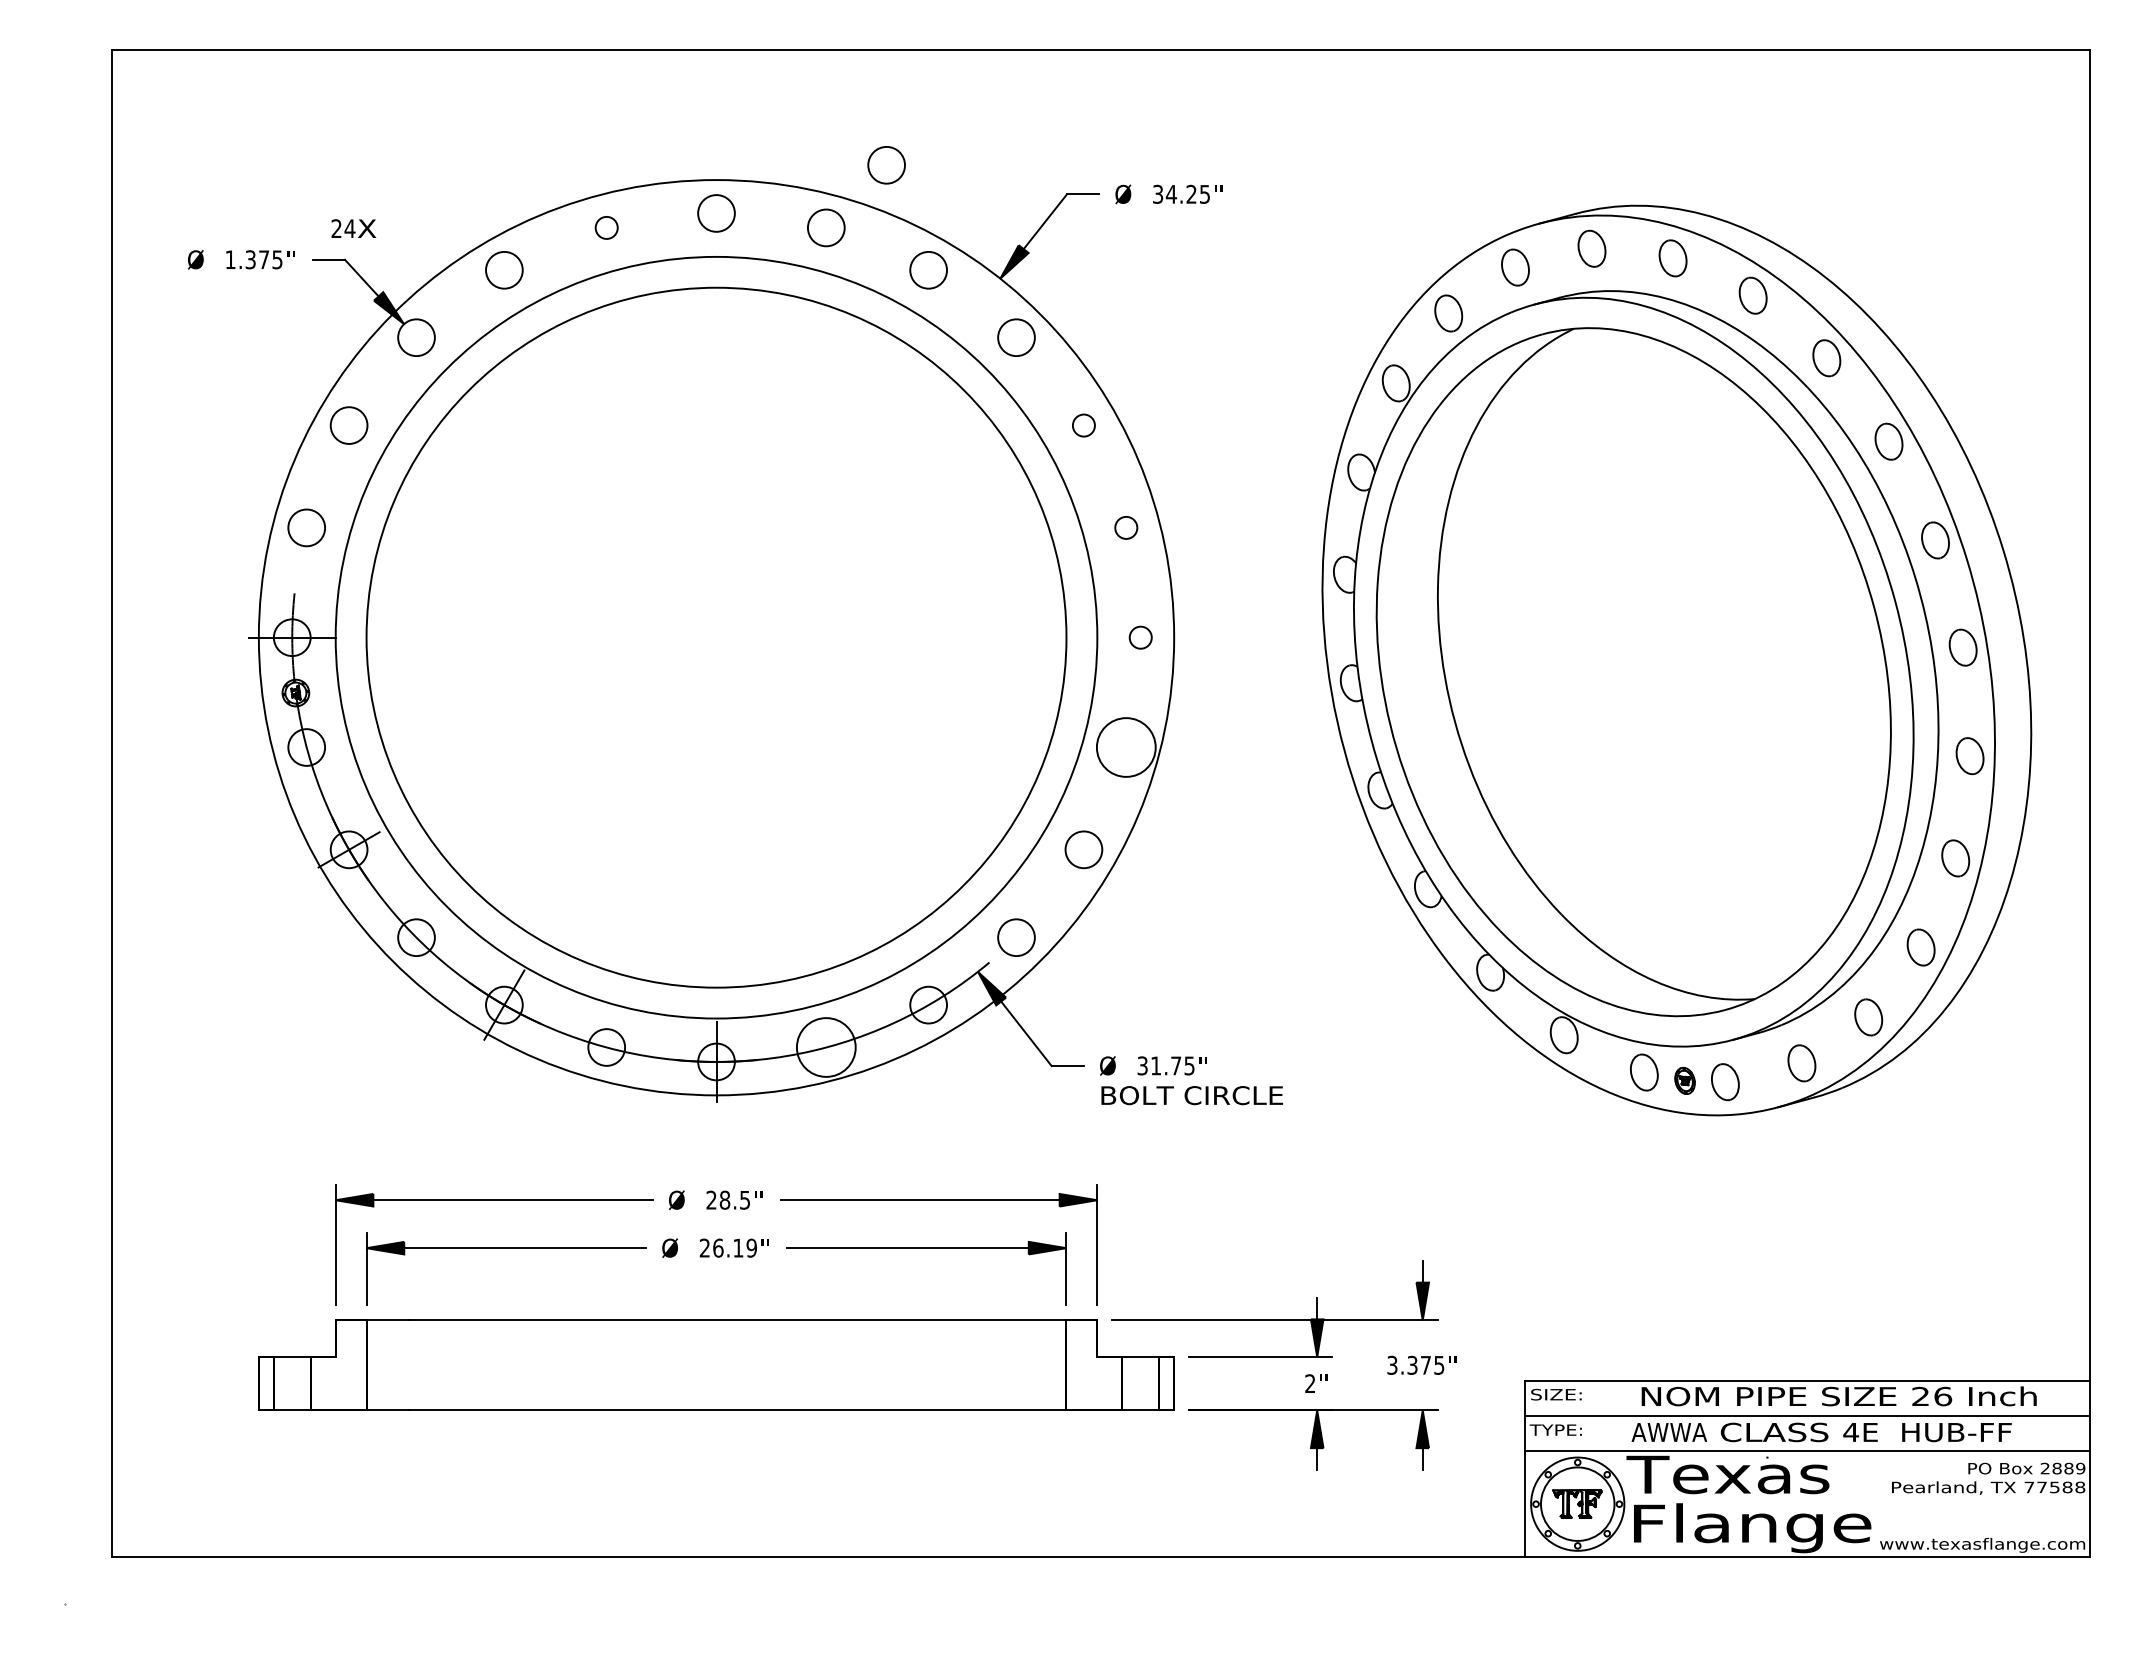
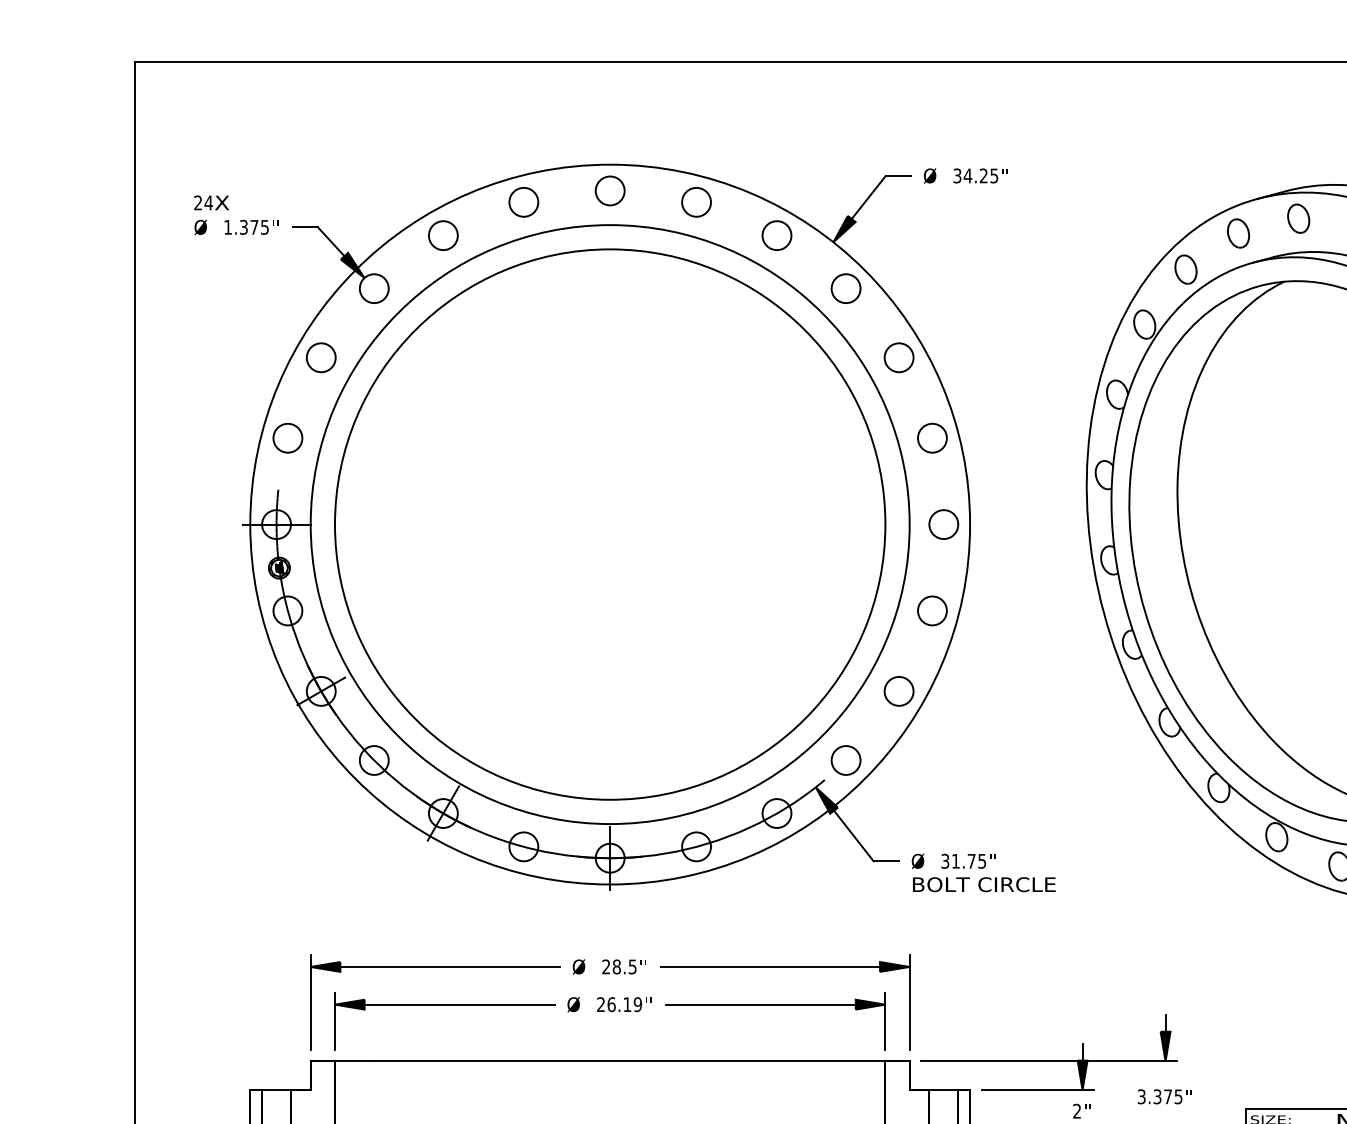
circle: (886, 165) -> (743, 153), removed
circle: (606, 227) -> (523, 202), size x1.67
text: (353, 228) -> (211, 202), moved
circle: (1083, 425) -> (898, 357), size x1.67
circle: (1125, 527) -> (931, 437), size x1.67
circle: (1140, 637) -> (943, 524), size x1.67
circle: (1125, 747) -> (931, 610), size x0.62
circle: (825, 1047) -> (695, 846), size x0.62

